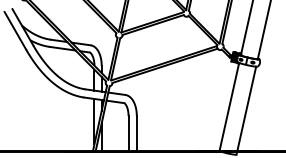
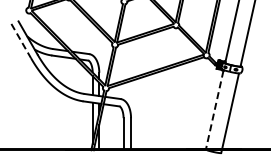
line: (15, 31) -> (21, 41), solid -> dashed
line: (229, 107) -> (214, 110), solid -> dashed

